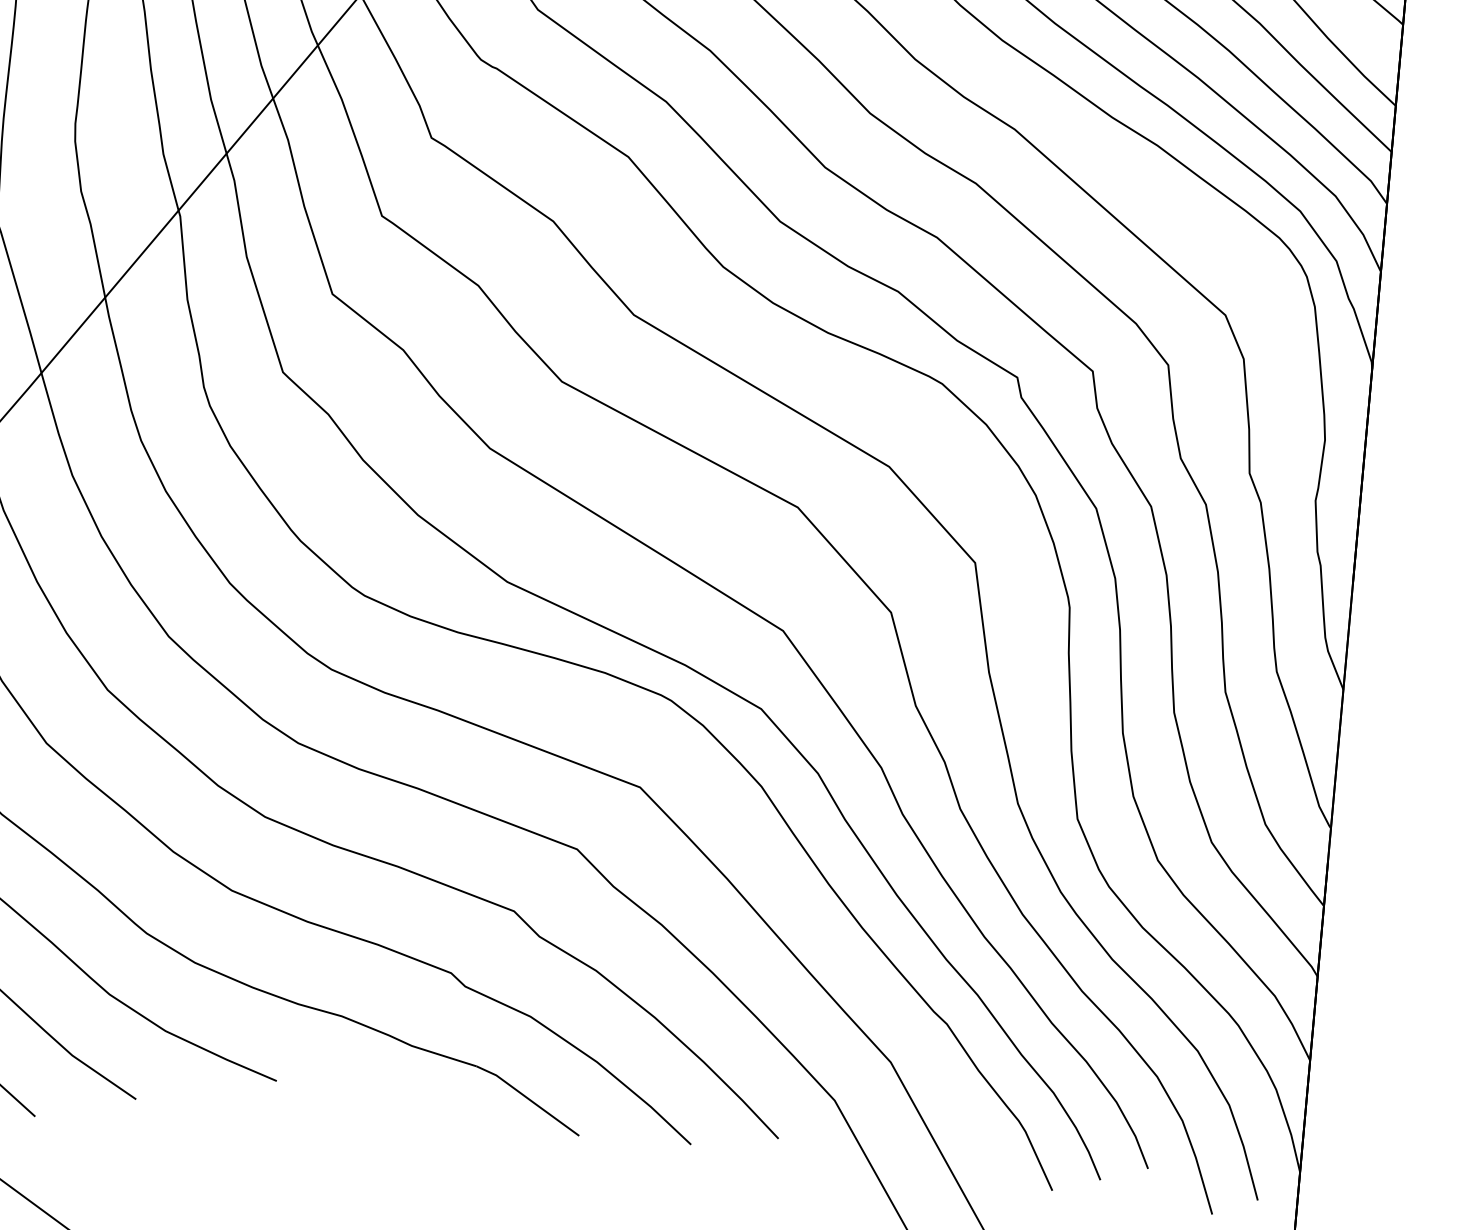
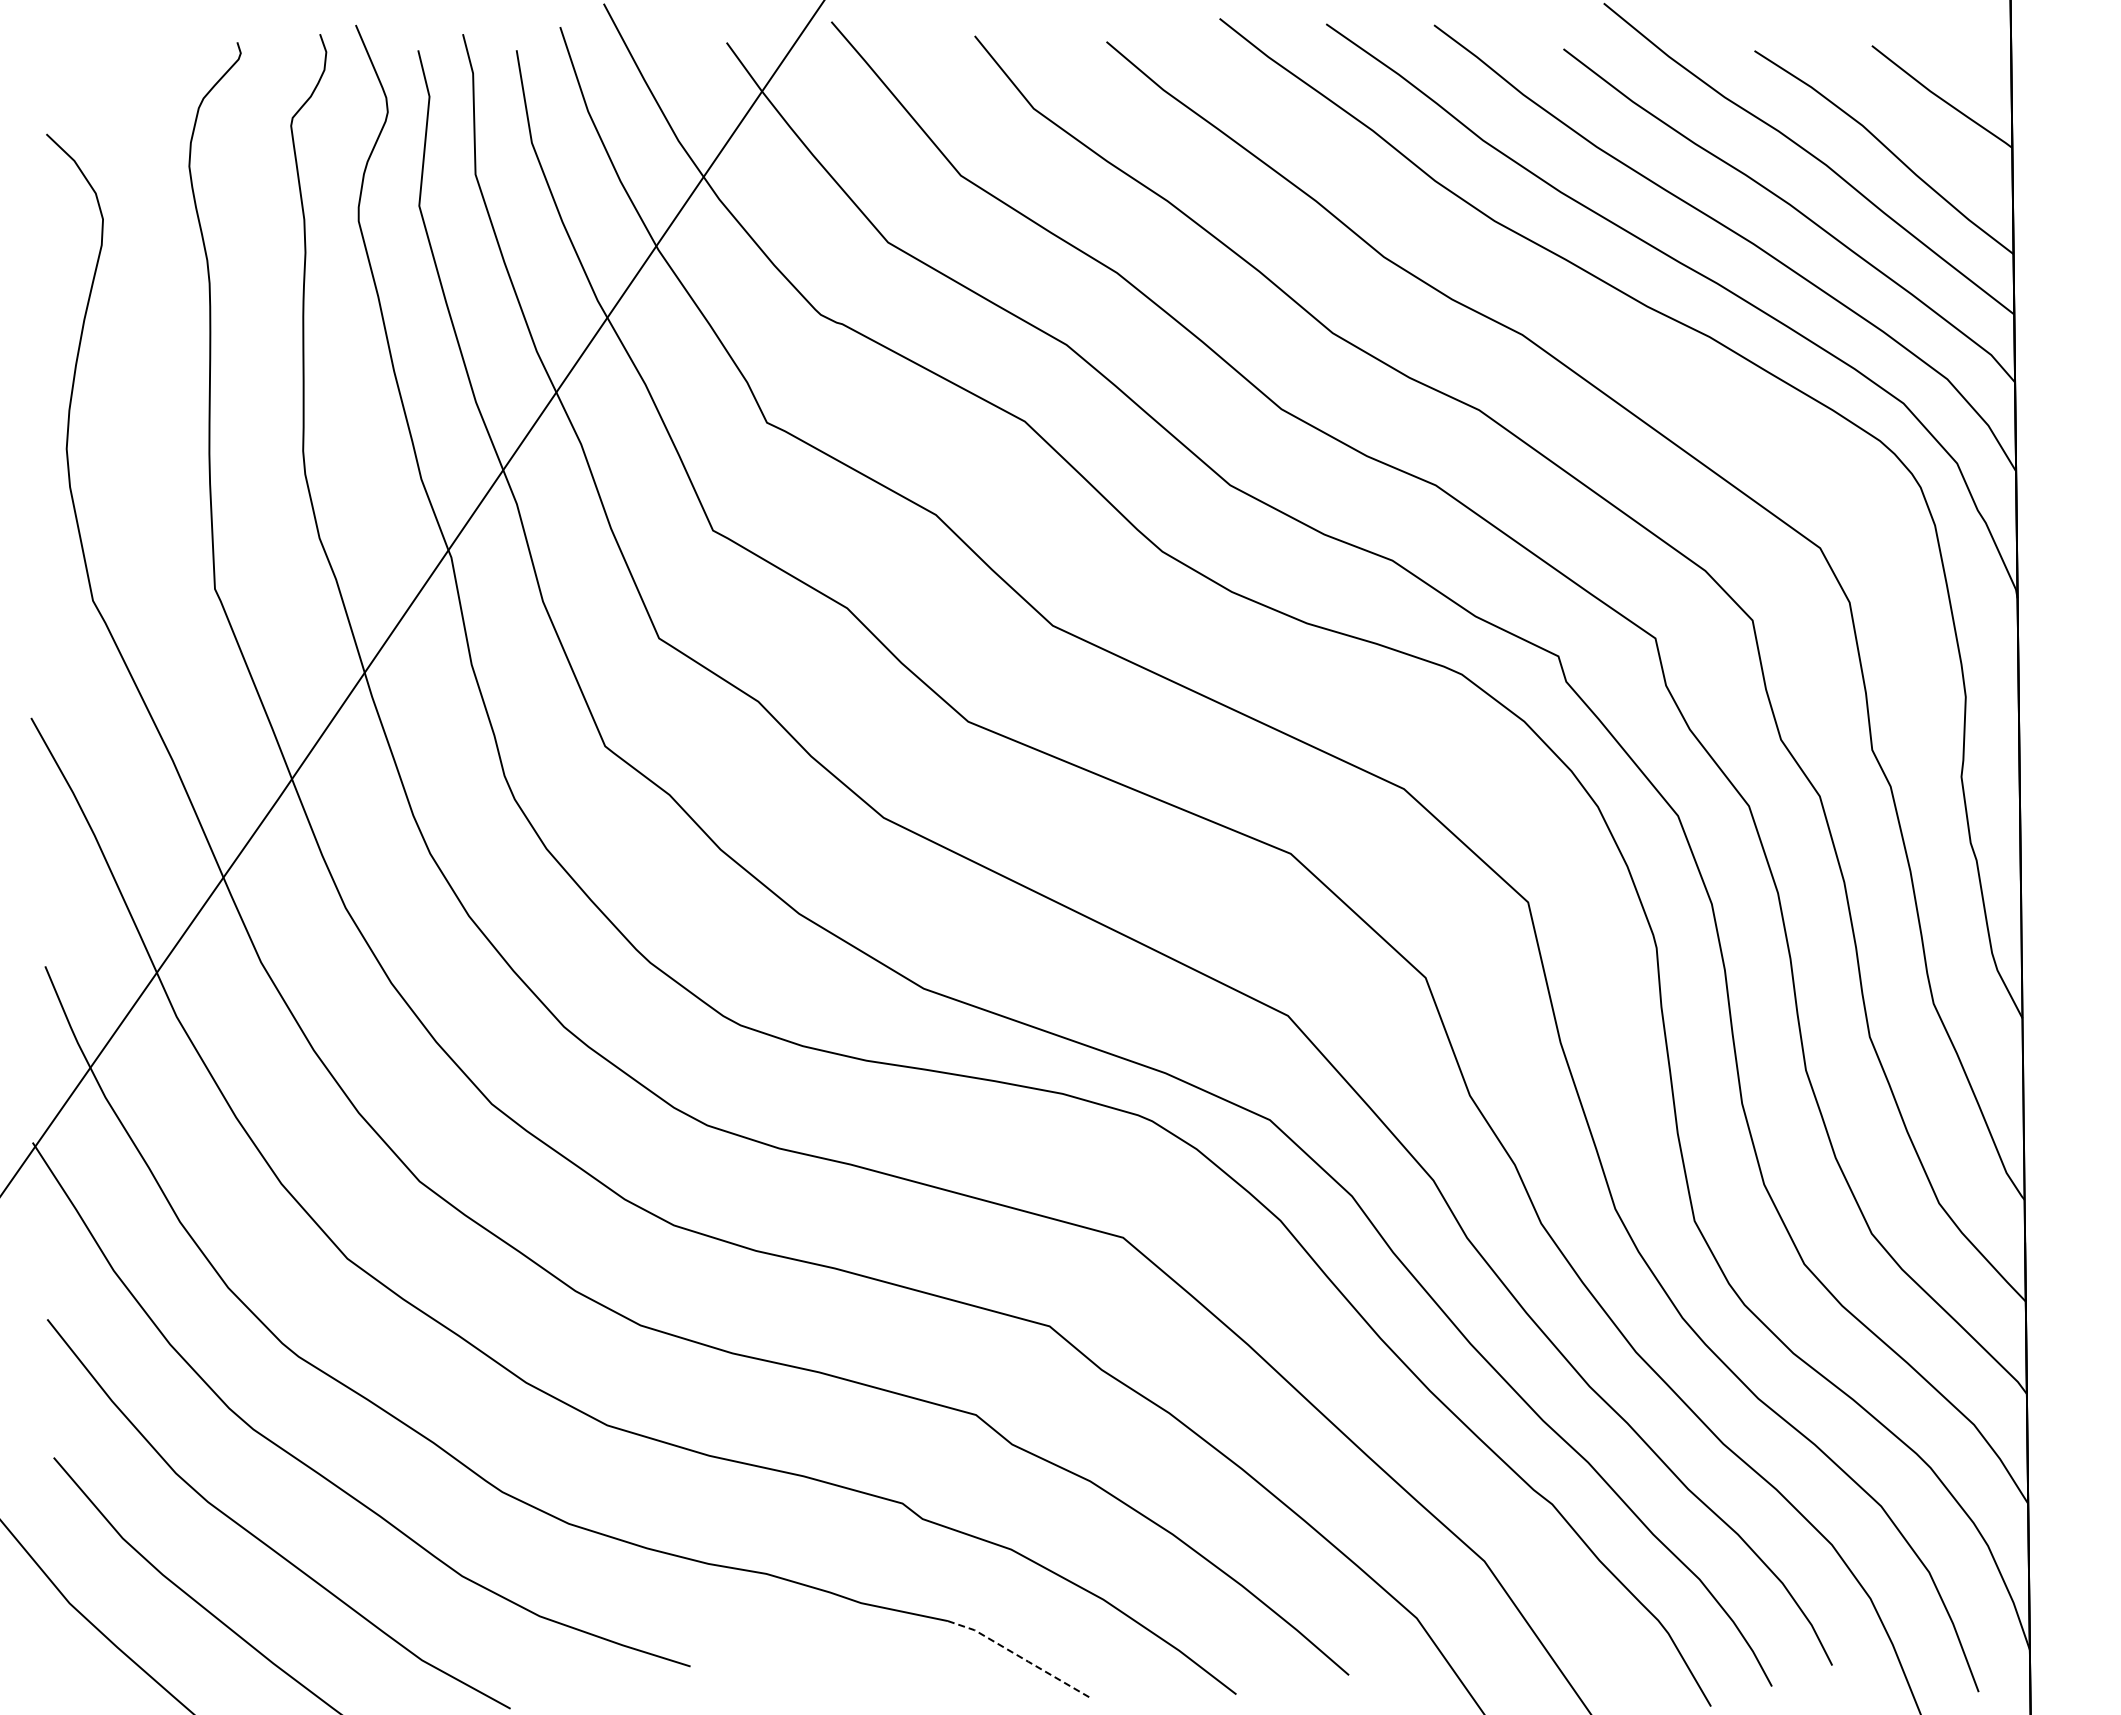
line: (528, 1098) -> (1019, 1656), solid -> dashed

